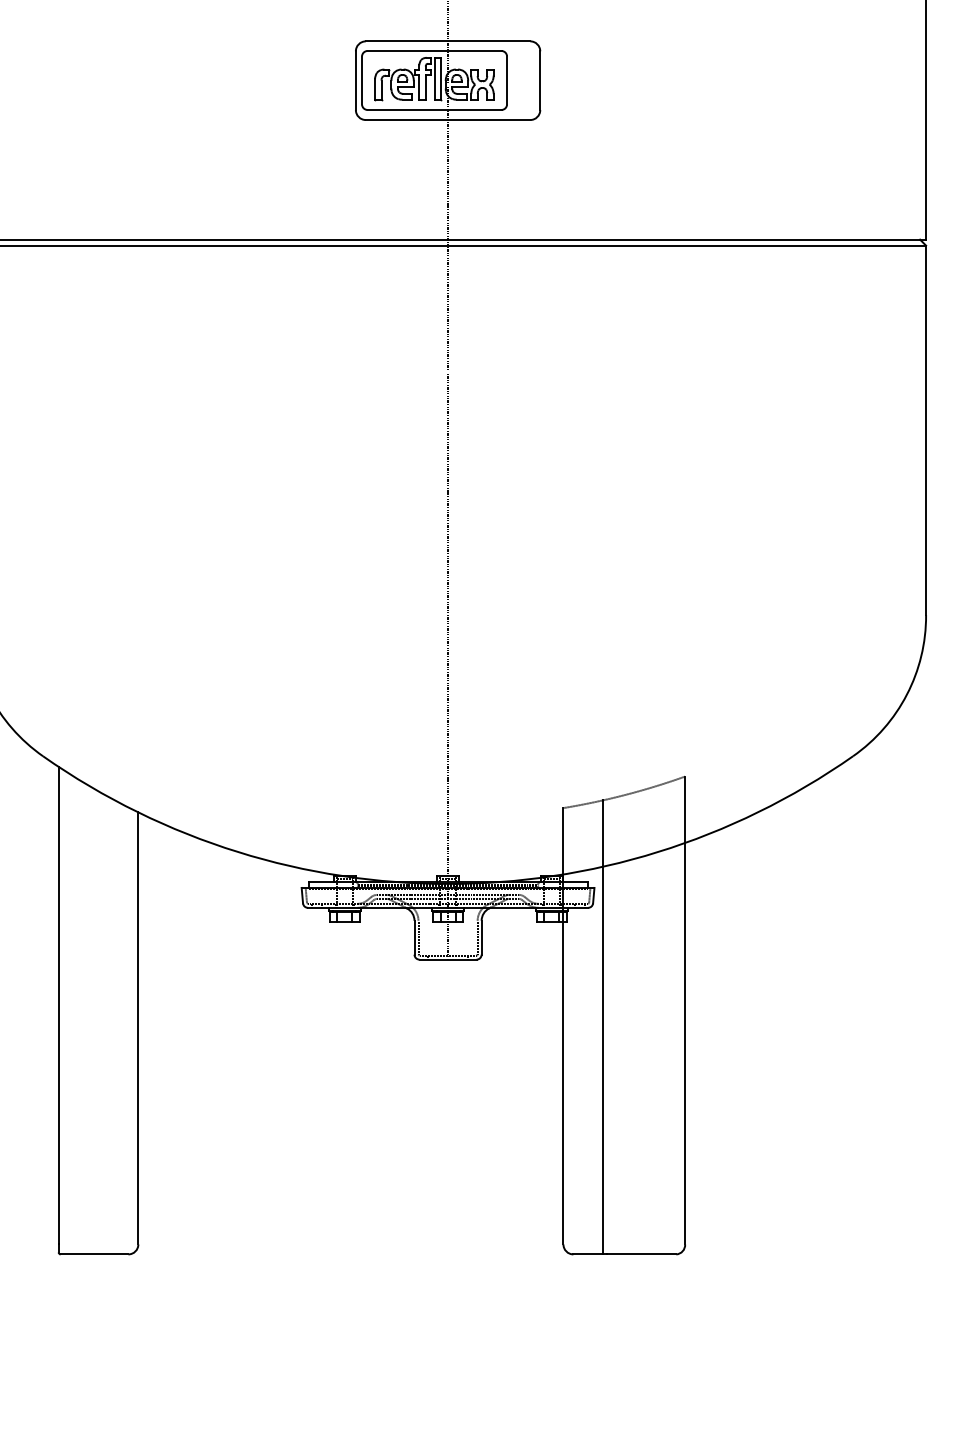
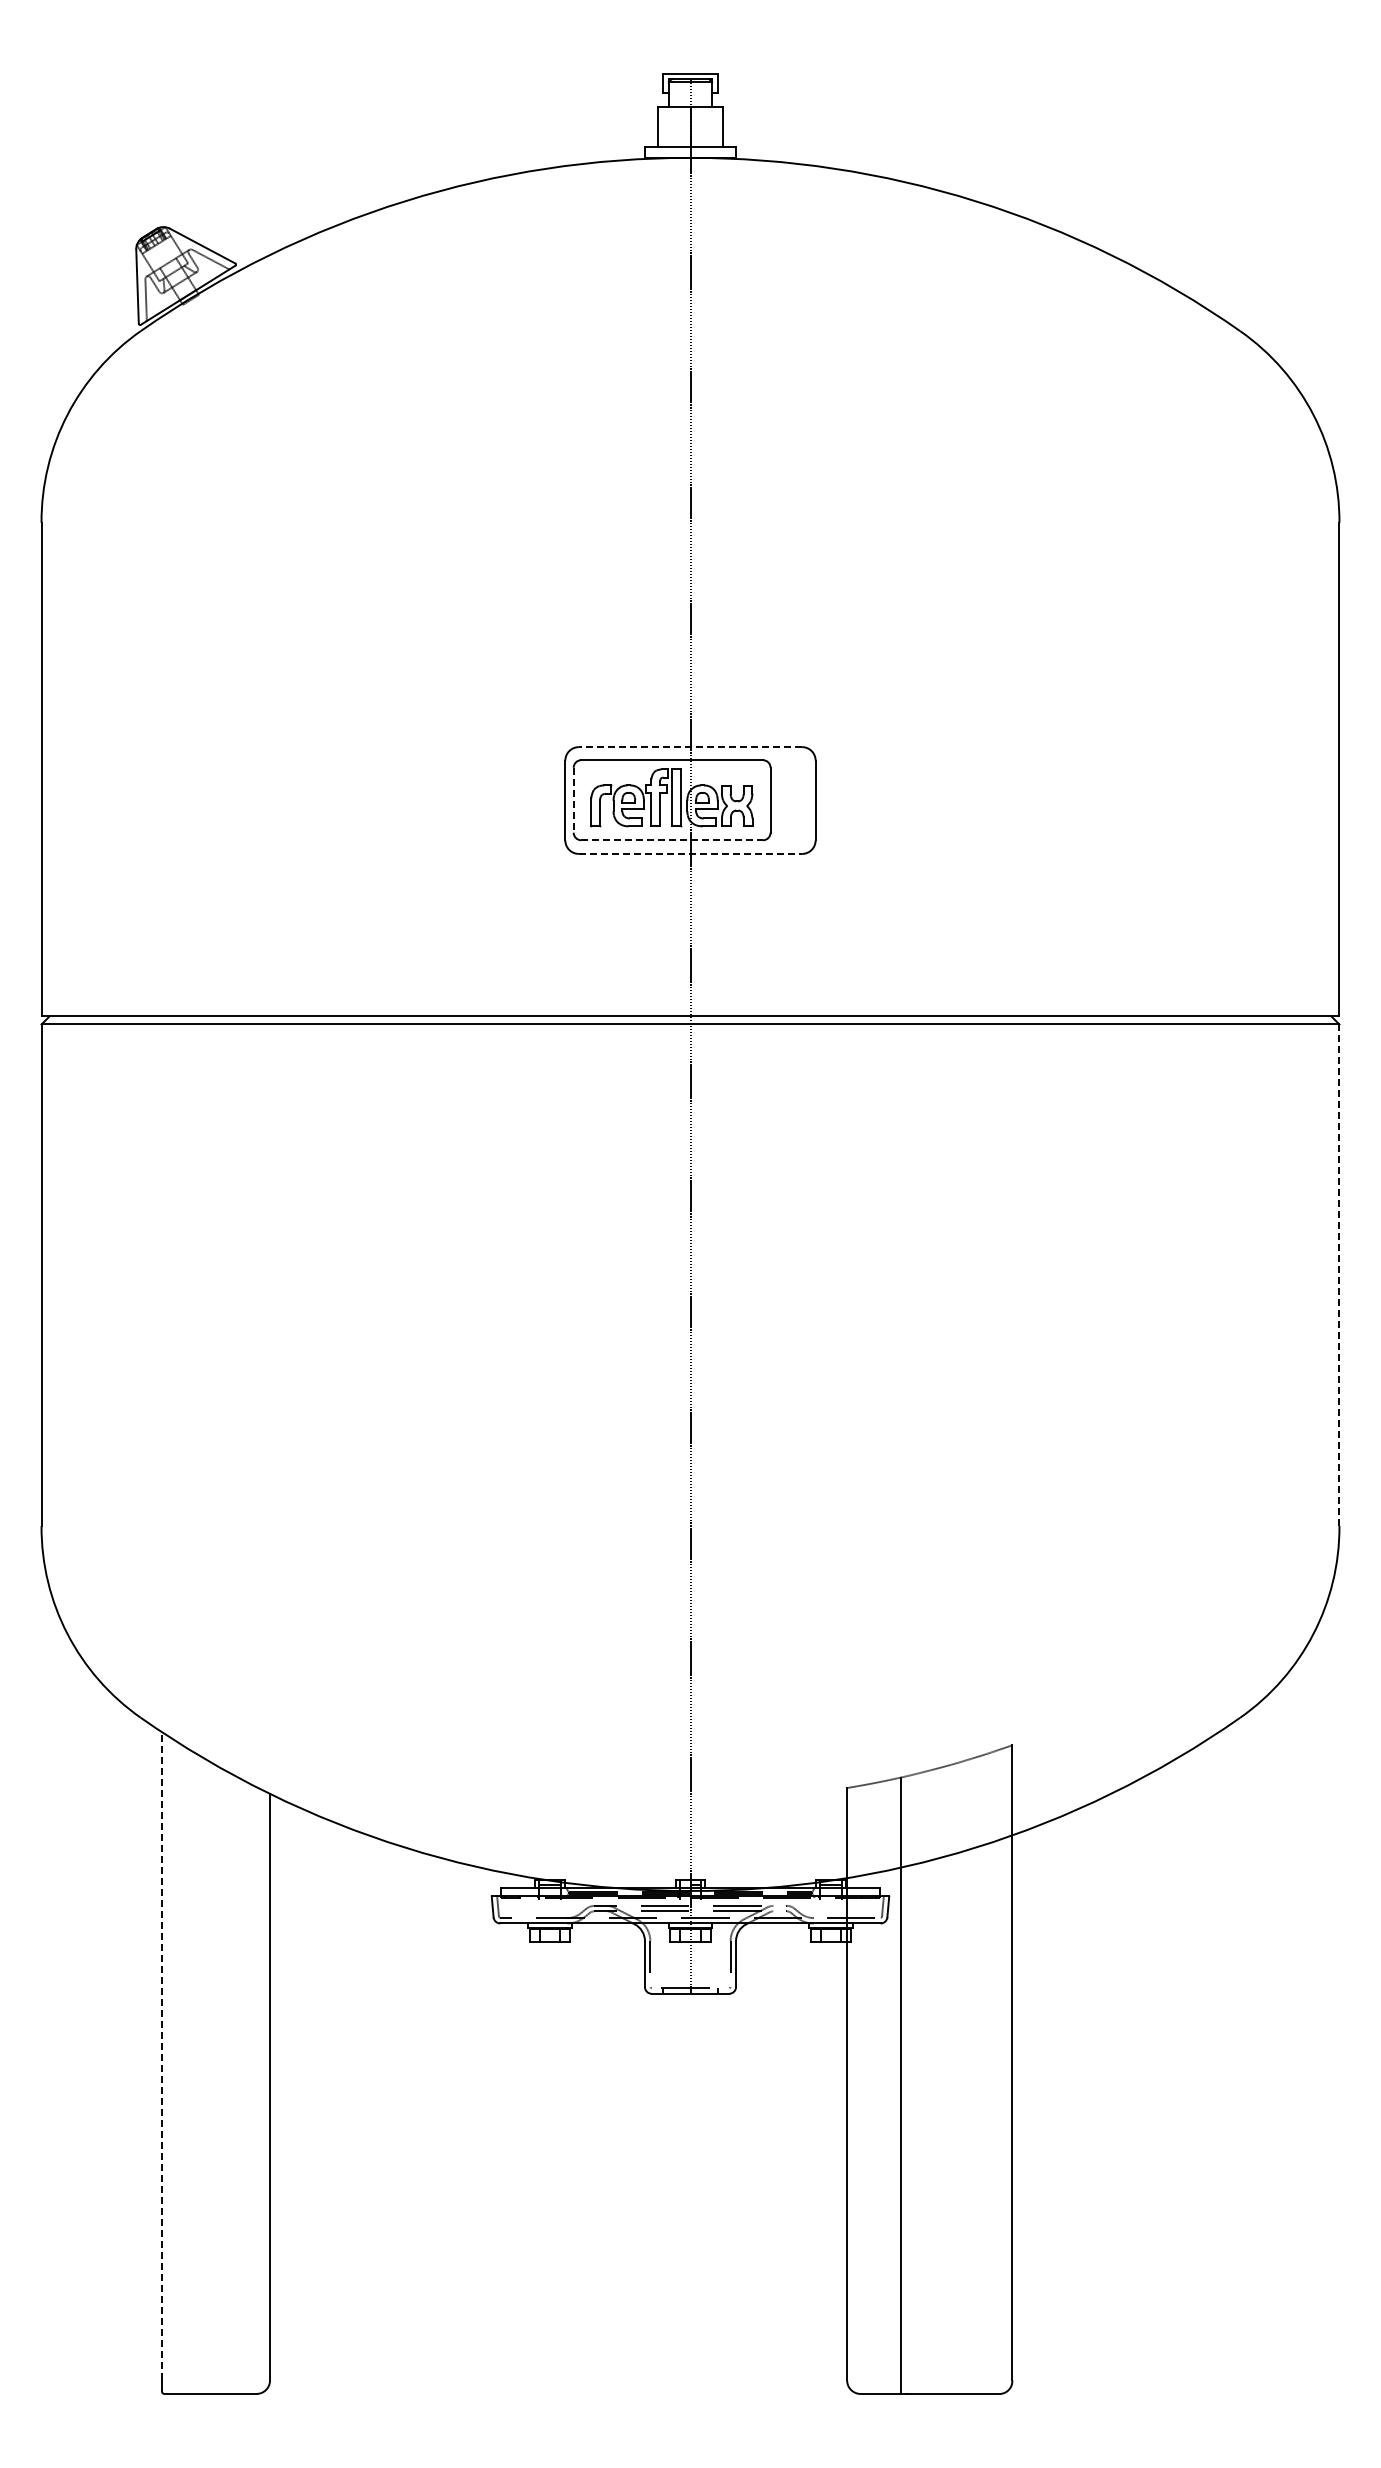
line: (448, 41) -> (690, 747), solid -> dashed
line: (361, 80) -> (573, 800), solid -> dashed
line: (434, 110) -> (672, 840), solid -> dashed
line: (448, 119) -> (690, 853), solid -> dashed
line: (926, 430) -> (1339, 1275), solid -> dashed
line: (58, 1005) -> (161, 2055), solid -> dashed

